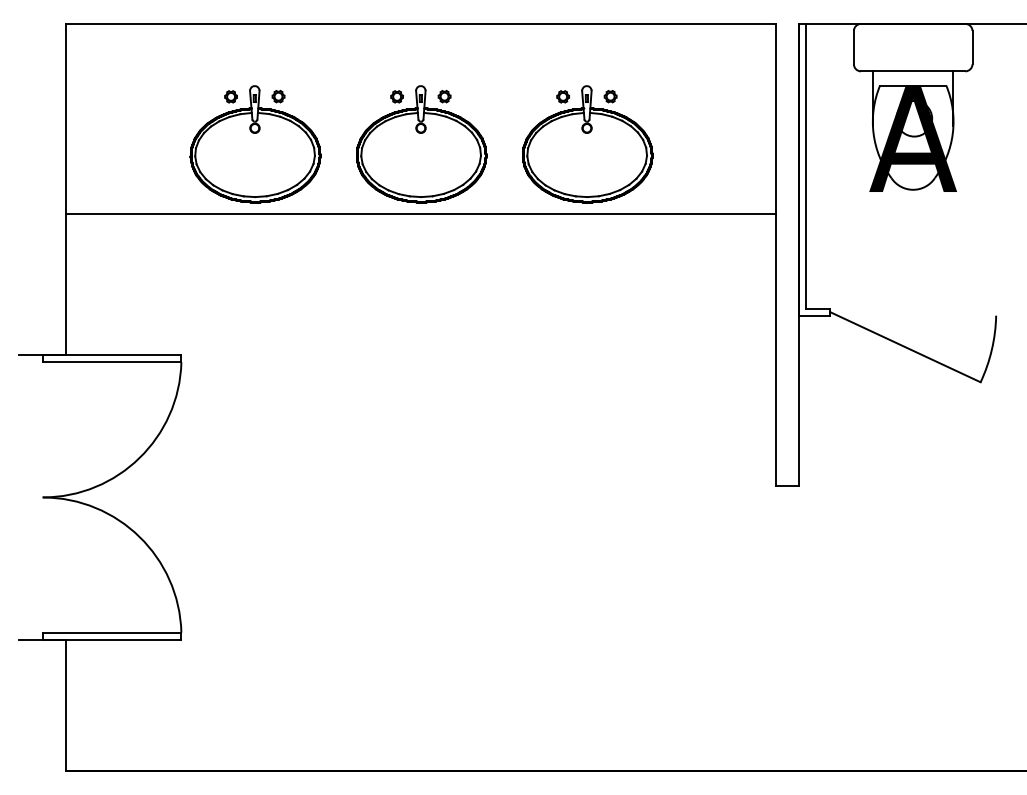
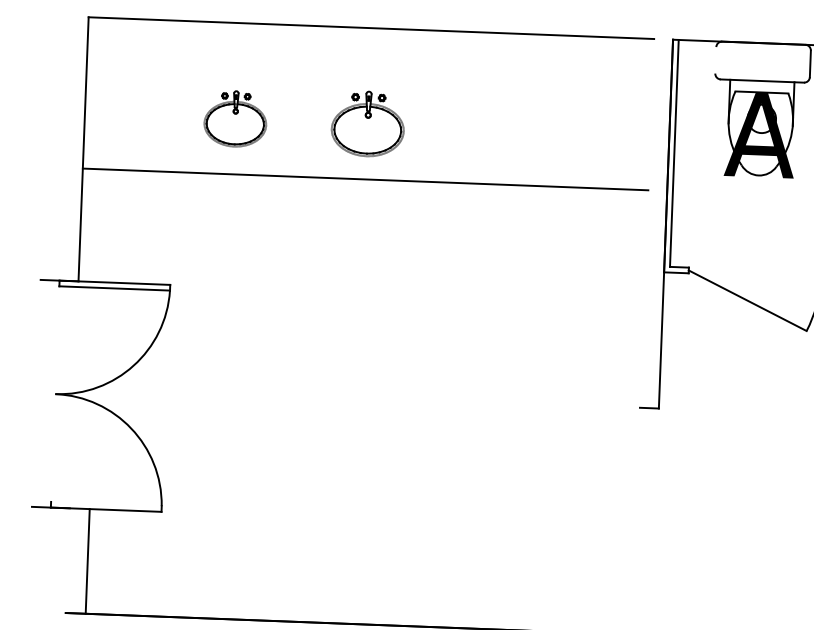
line: (853, 47) -> (715, 60), removed
part: (255, 144) -> (235, 119), size x0.6
part: (421, 144) -> (368, 124), size x0.7
part: (587, 144) -> (500, 129), removed
line: (775, 254) -> (646, 222), removed
line: (111, 632) -> (105, 503), removed
line: (66, 705) -> (87, 561), moved

